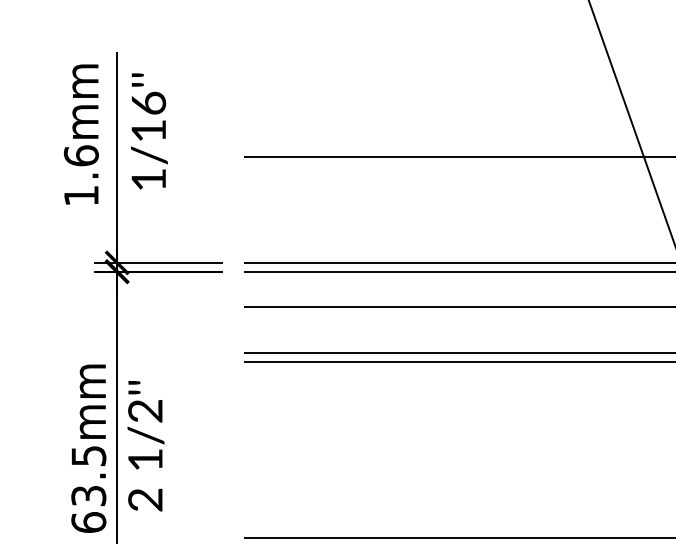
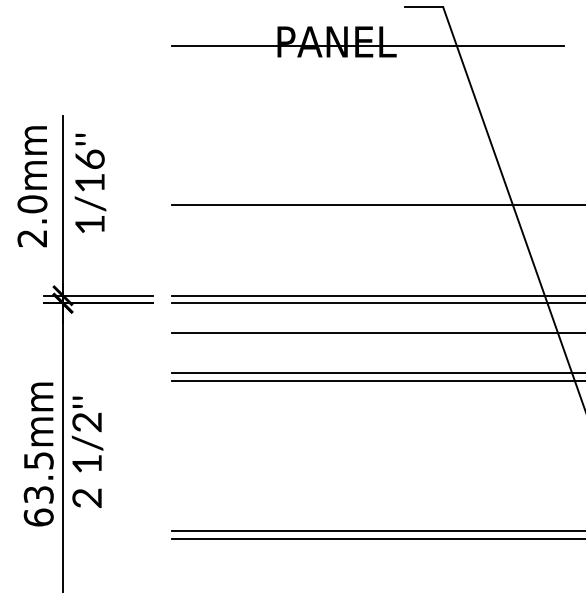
text: (81, 175) -> (32, 221), 1.6mm -> 2.0mm

